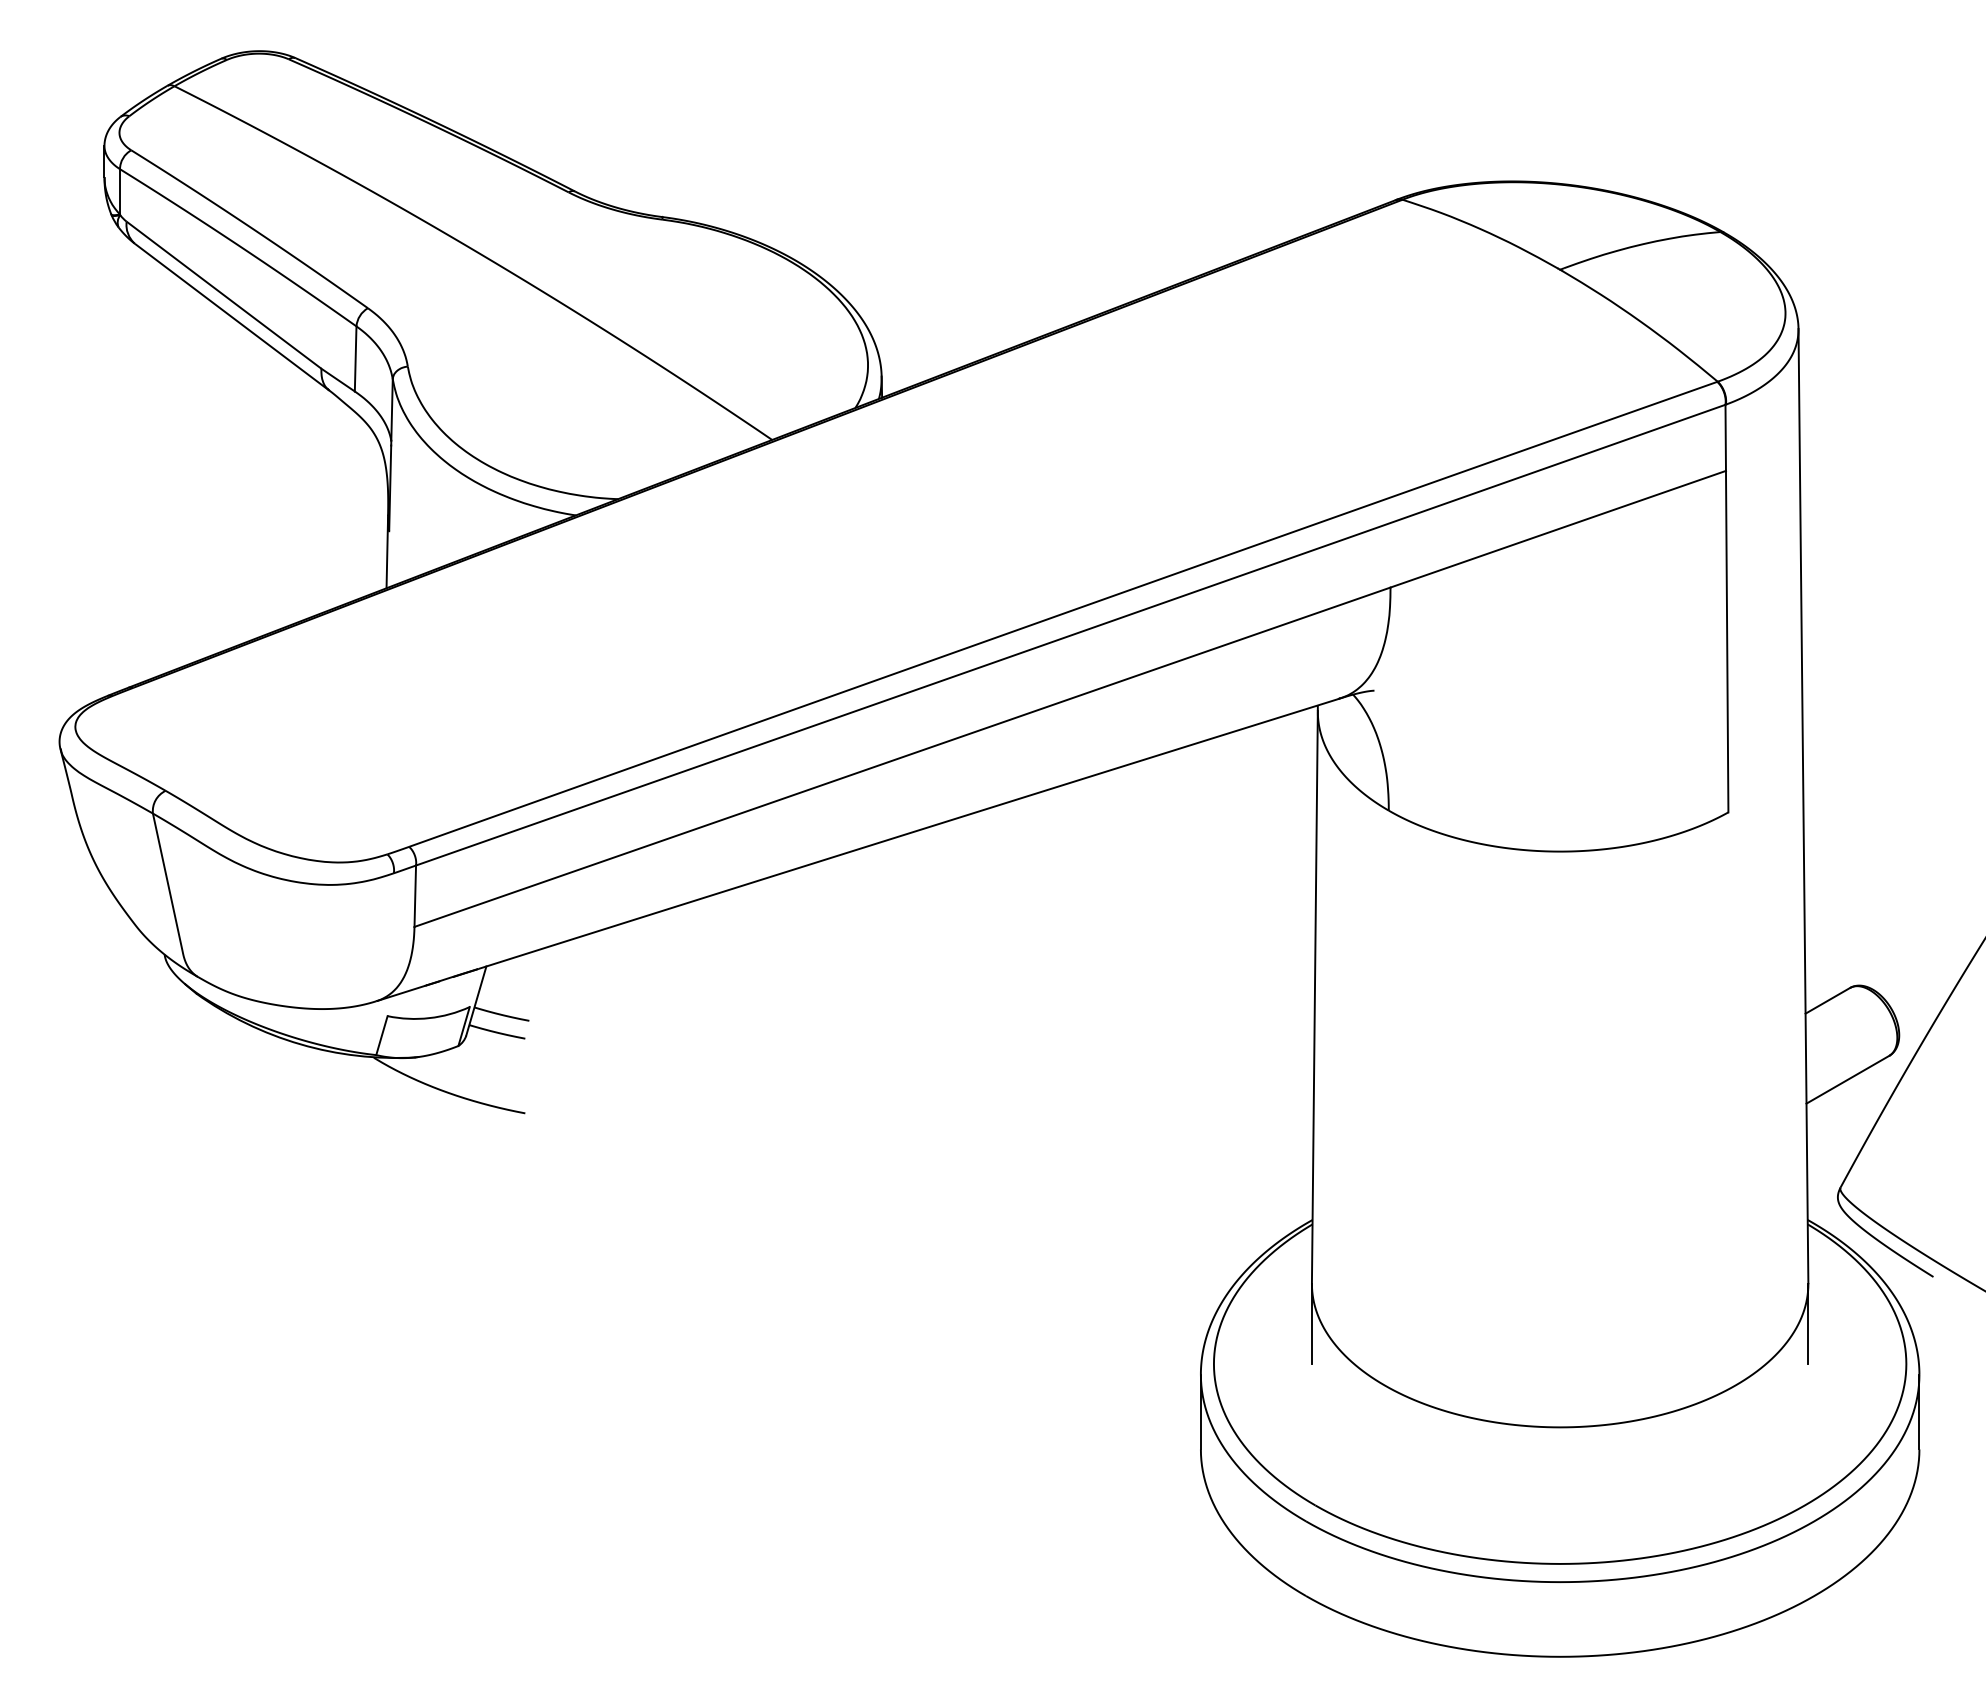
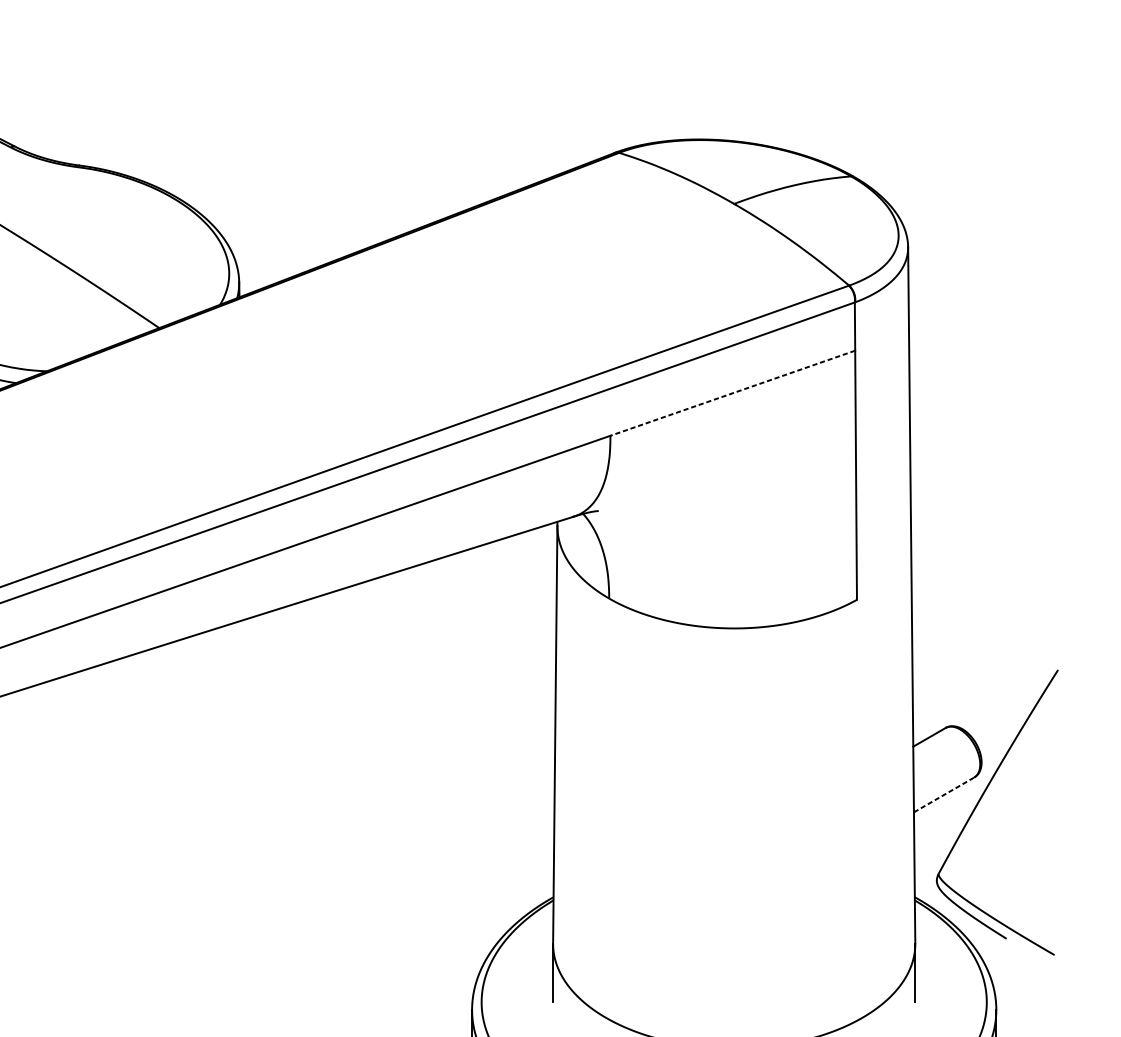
line: (1558, 529) -> (733, 393), solid -> dashed
line: (1847, 1079) -> (943, 794), solid -> dashed

